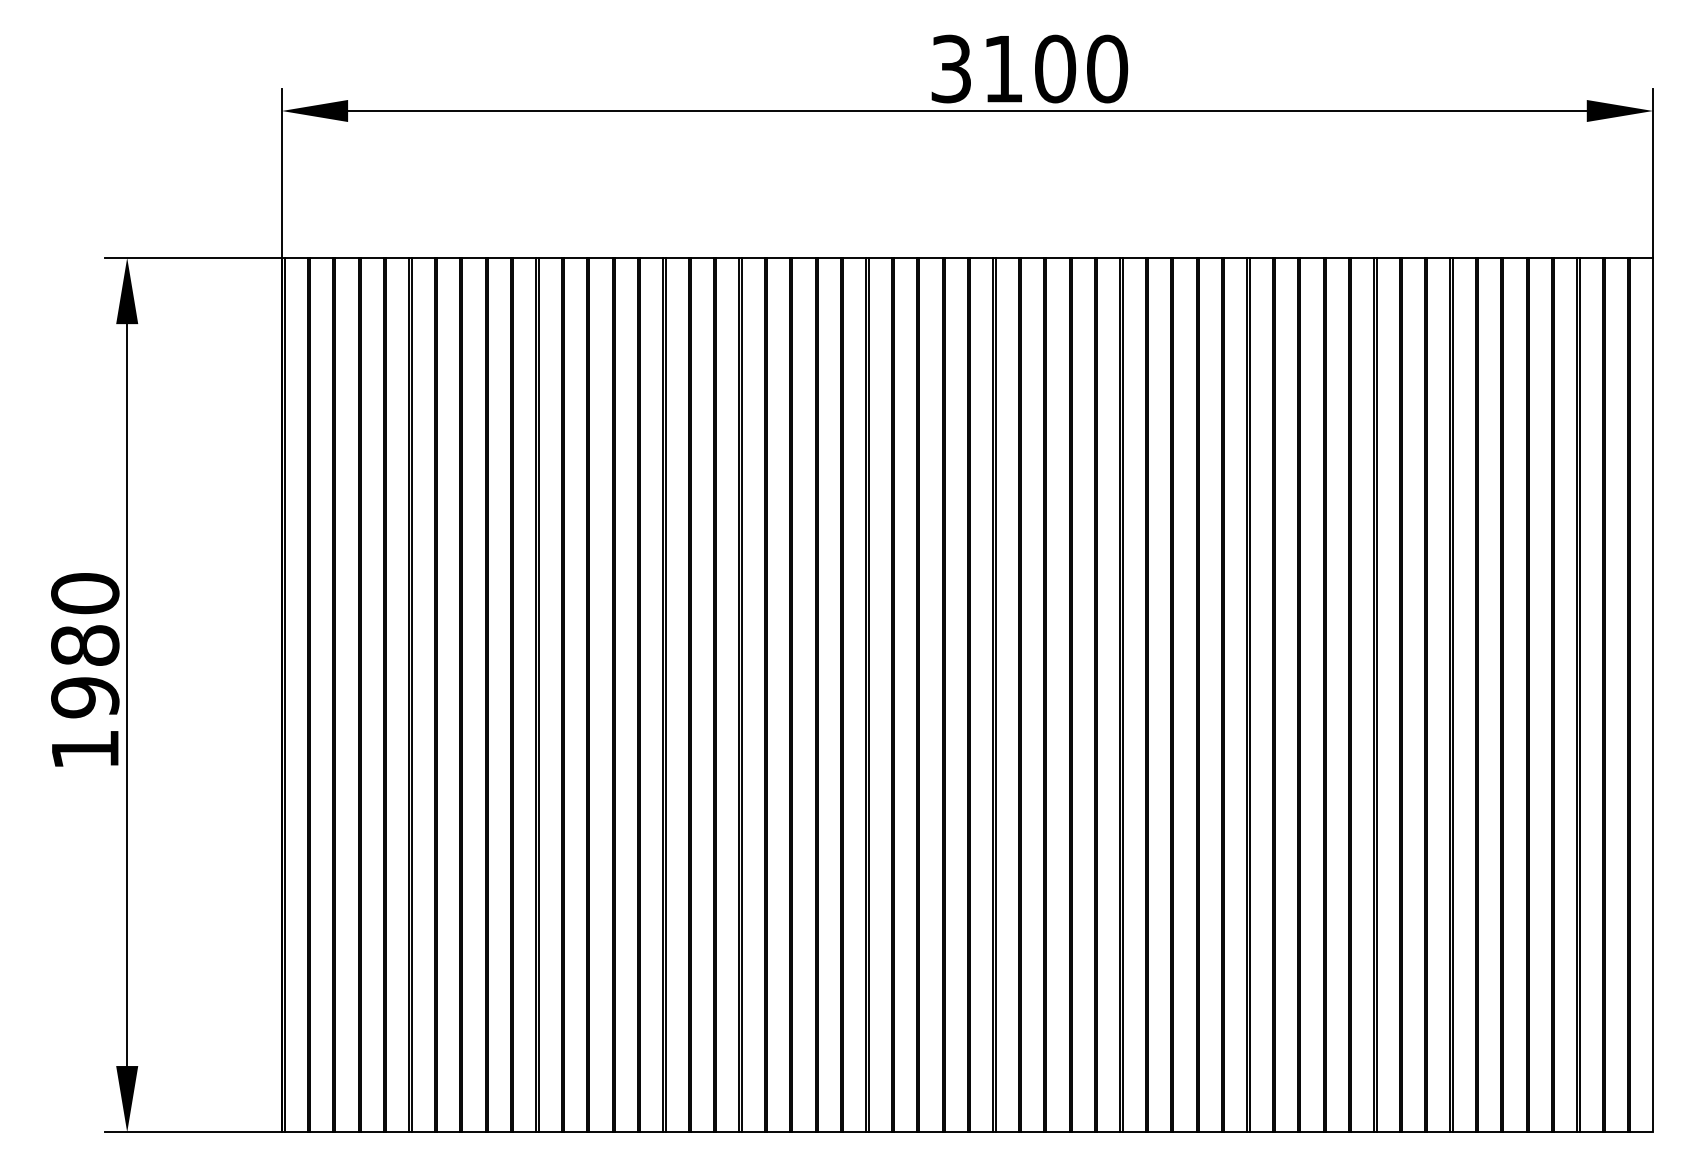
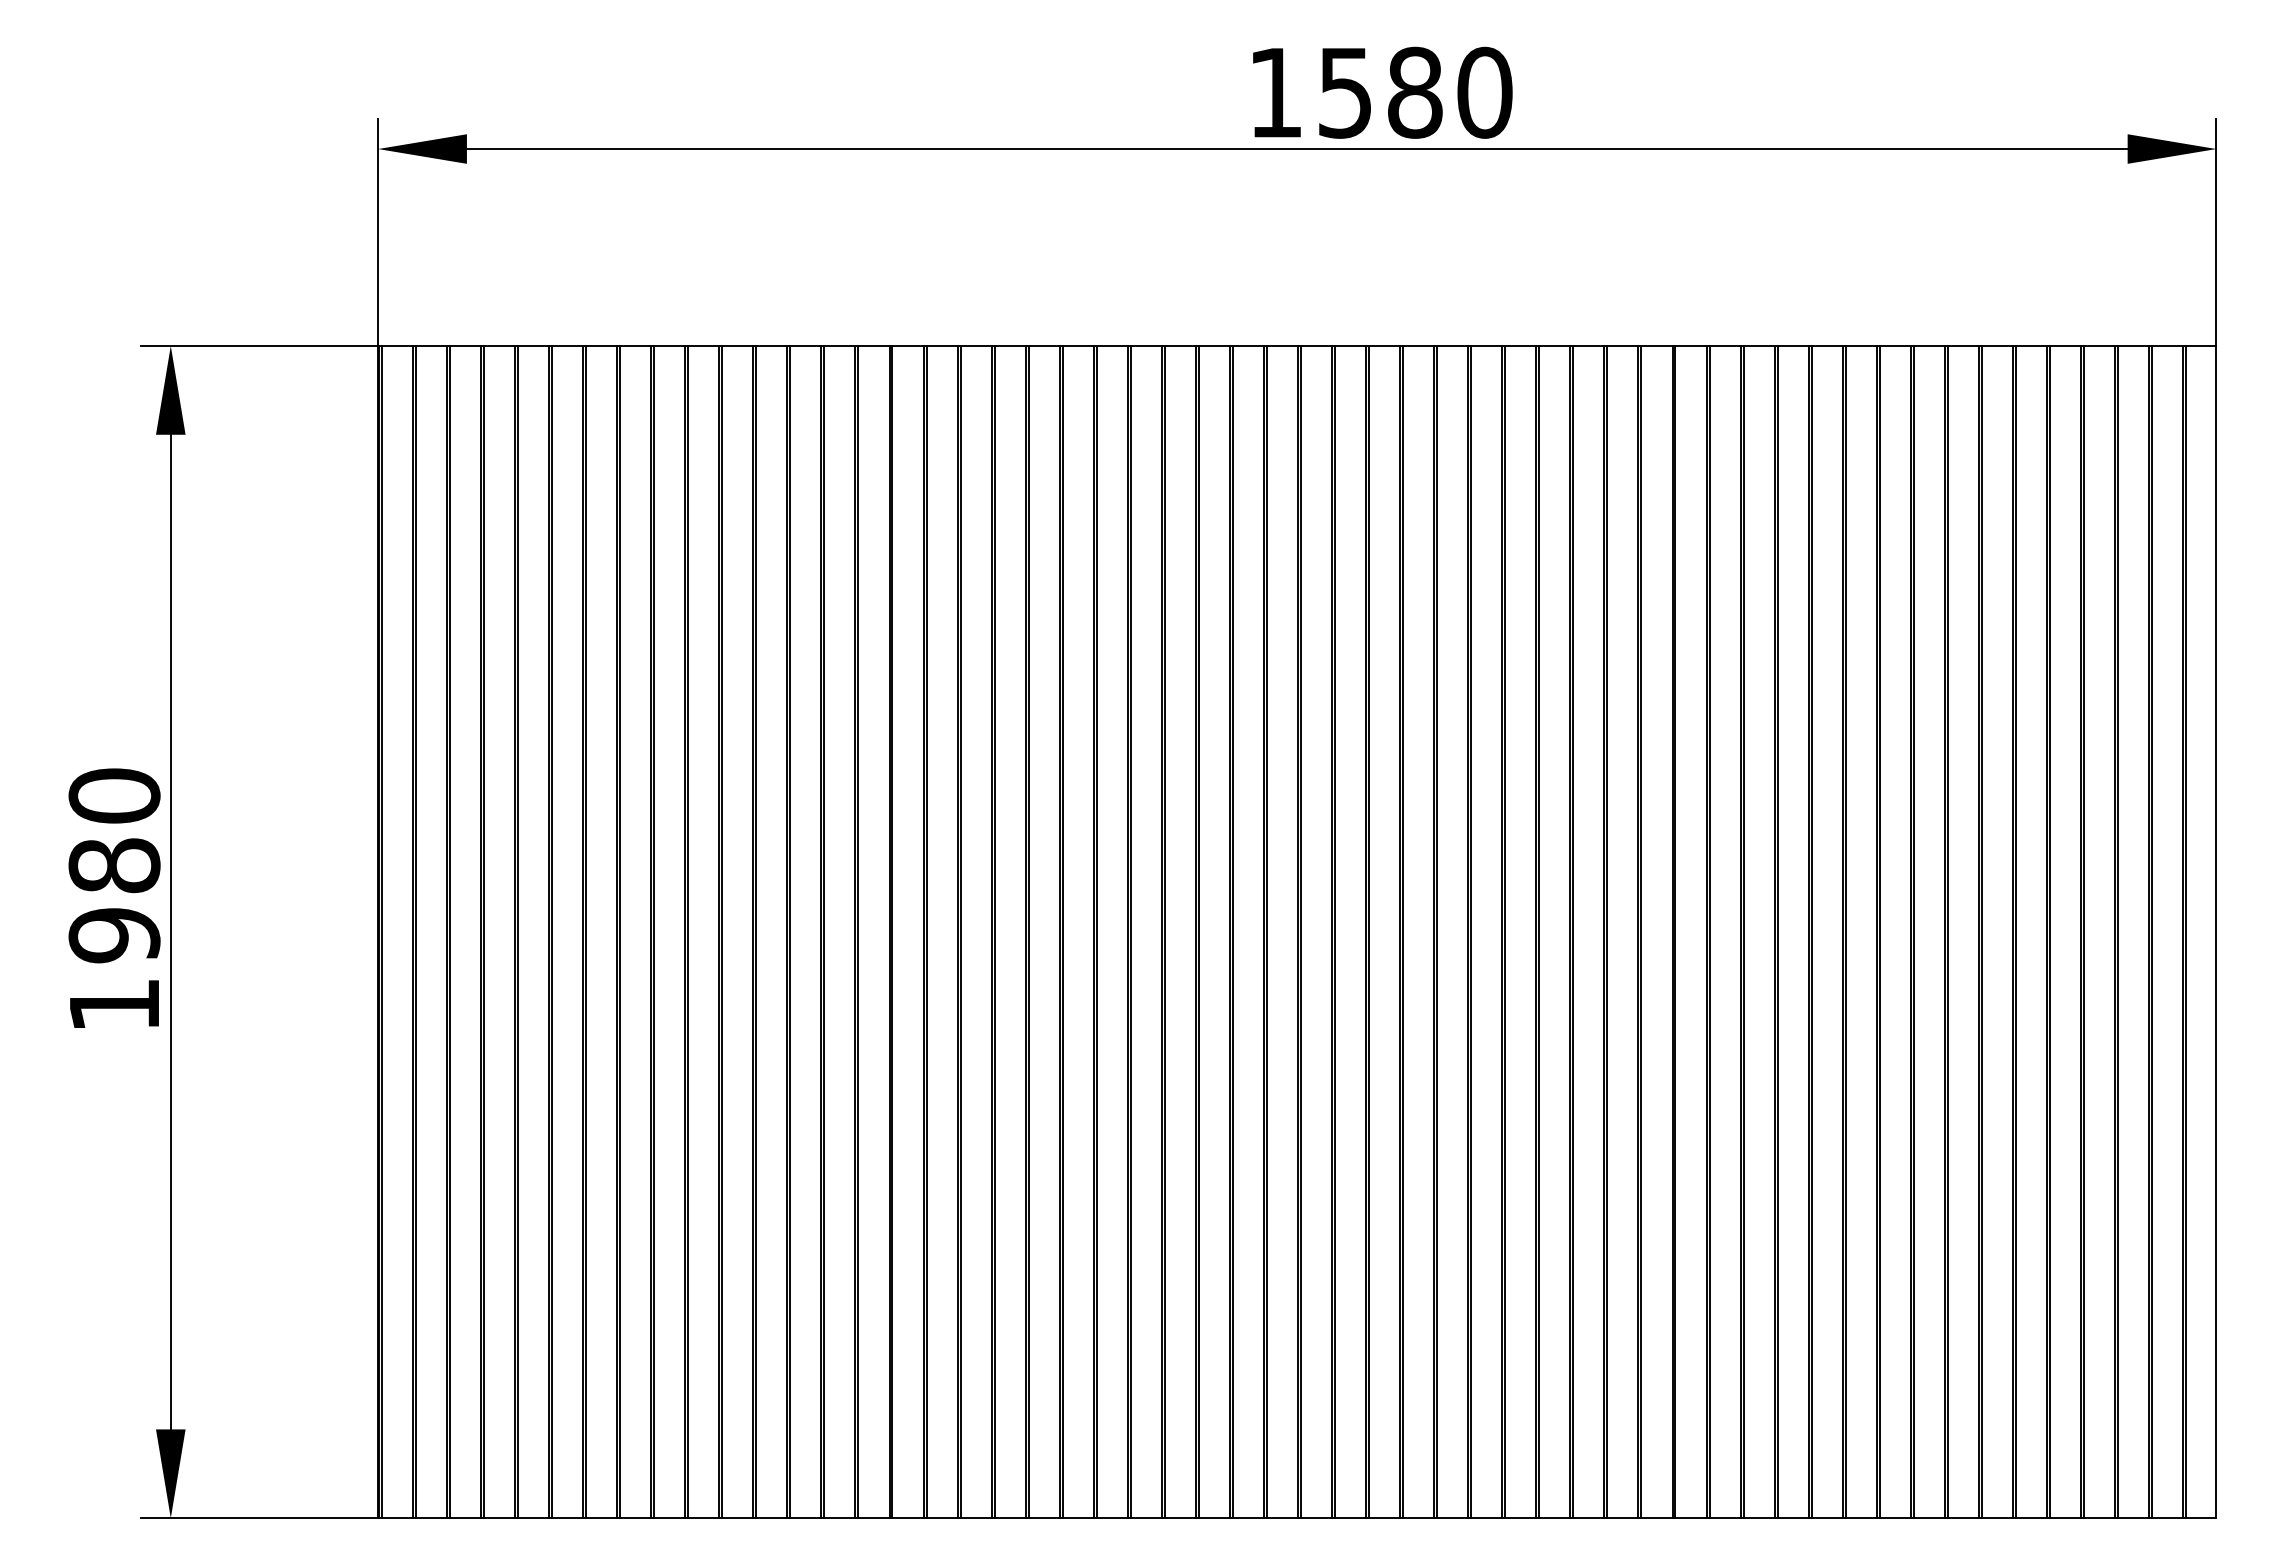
text: (1003, 68) -> (1345, 92), 3100 -> 1580

